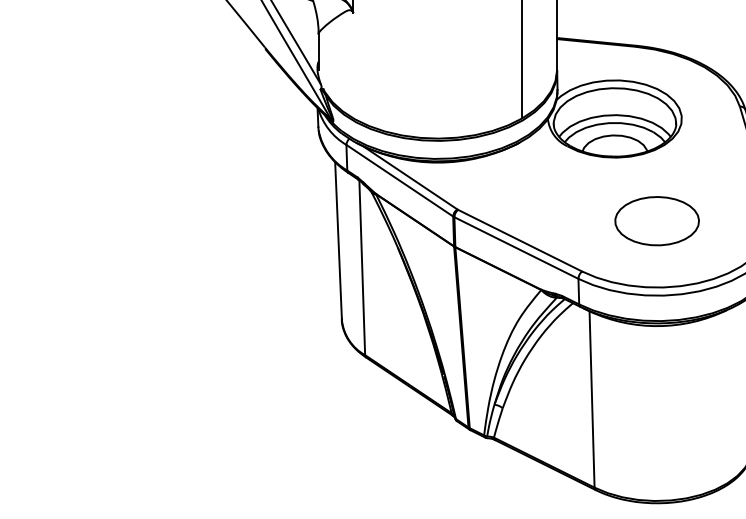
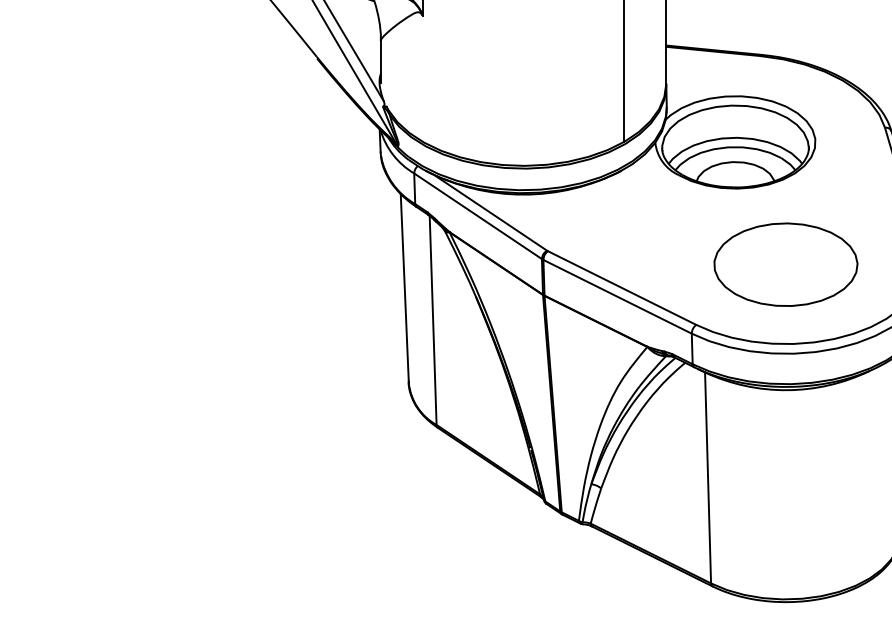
part: (656, 221) -> (785, 264), size x1.43

